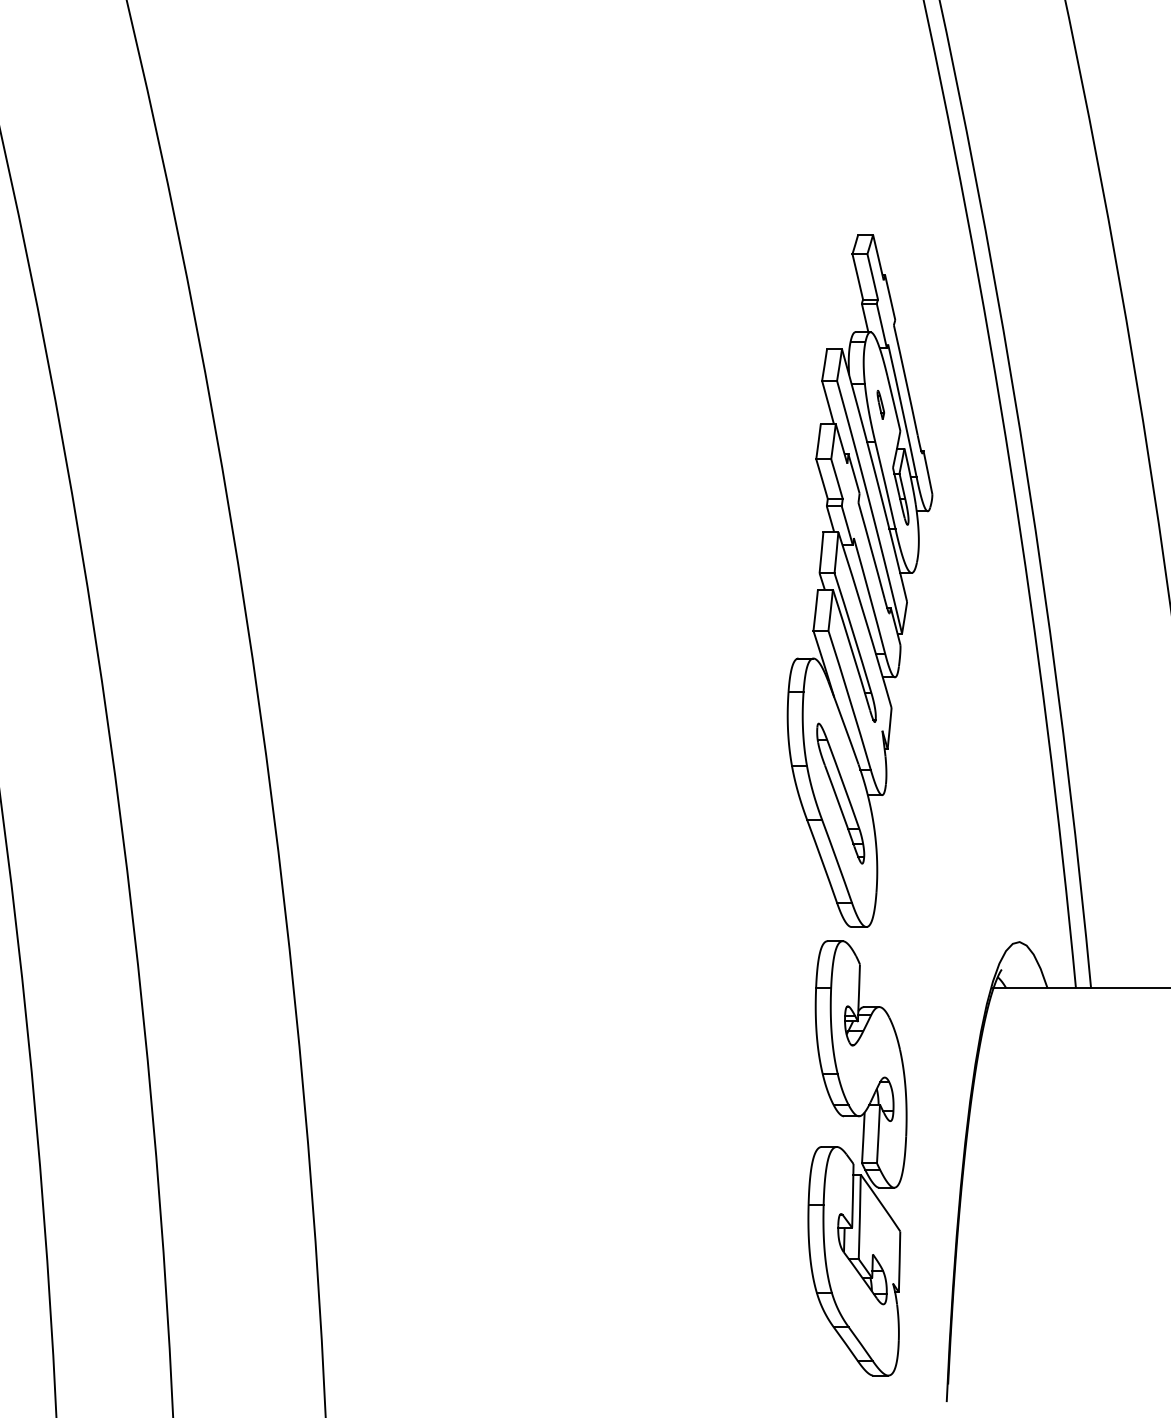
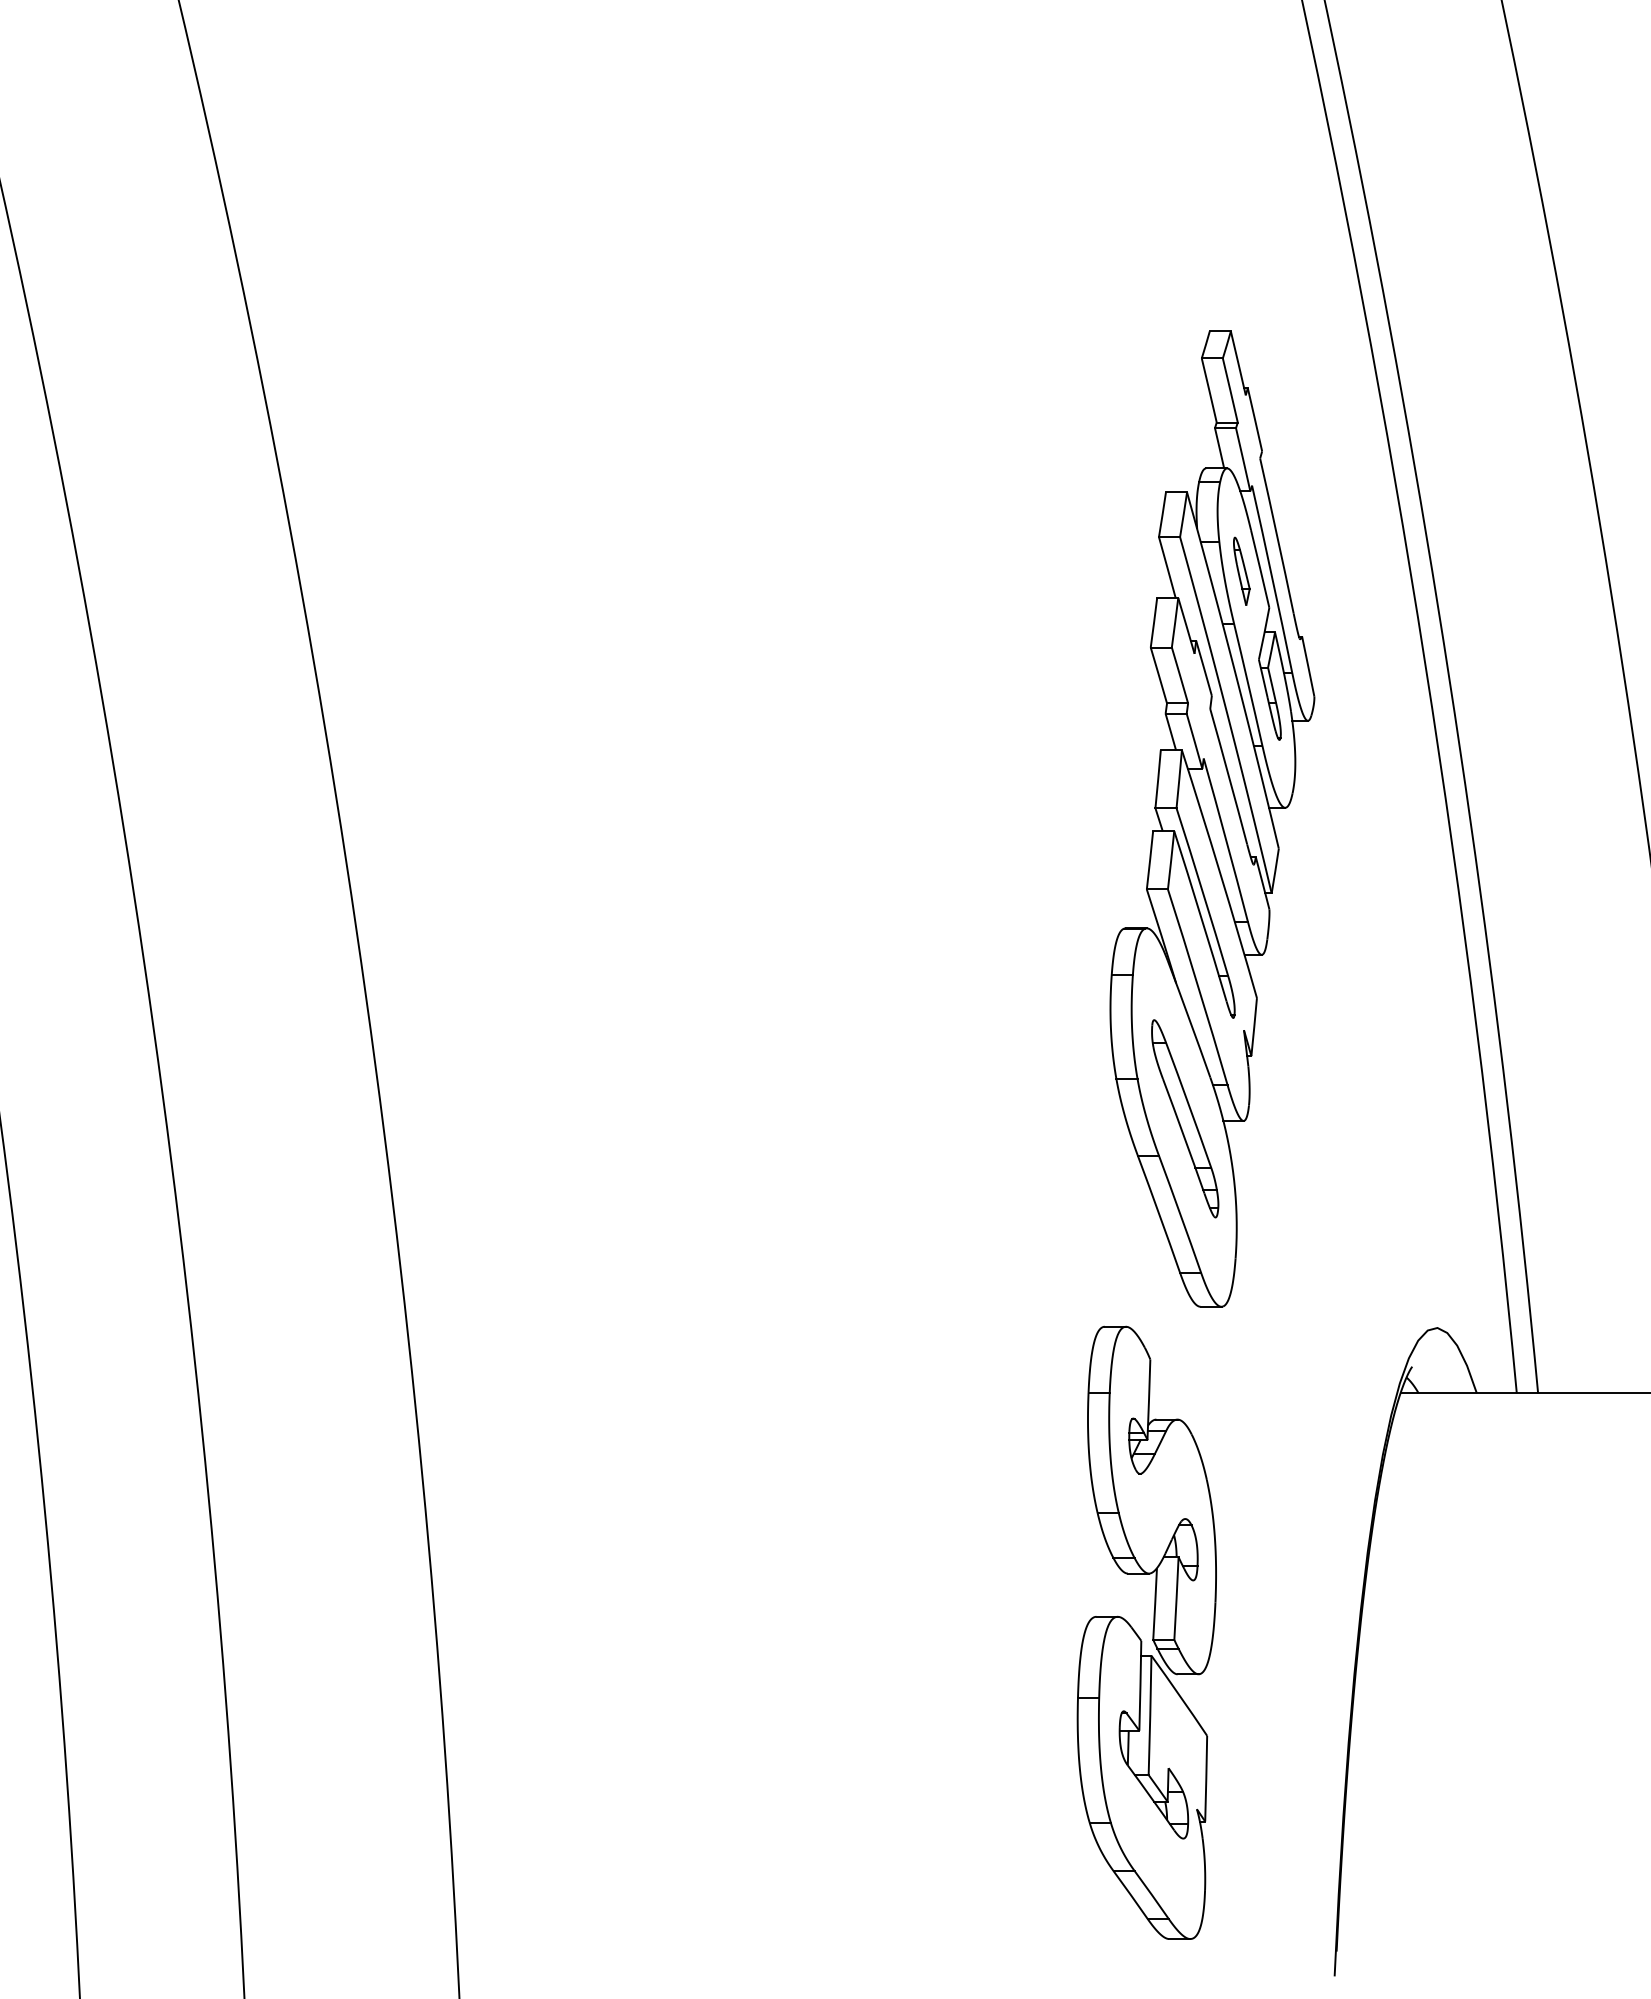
part: (880, 404) -> (1241, 570), size x1.67
part: (857, 1158) -> (1146, 1632), moved

